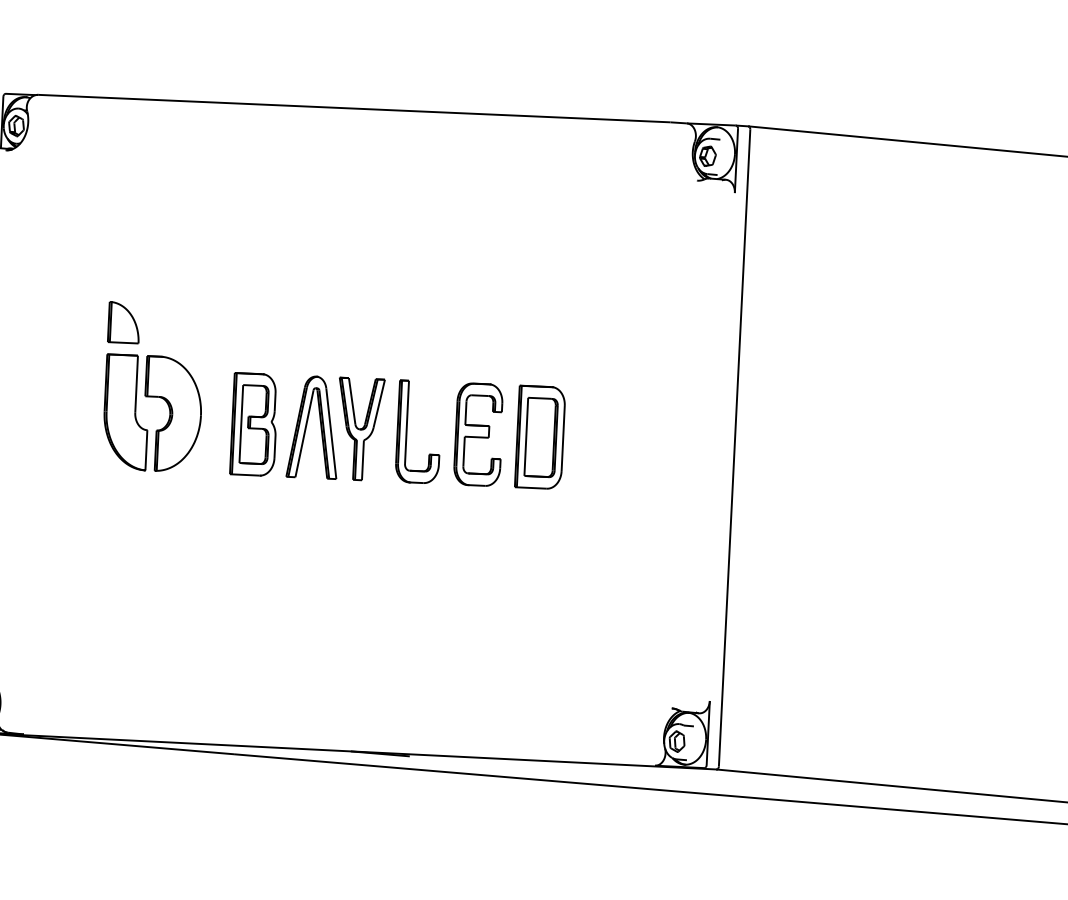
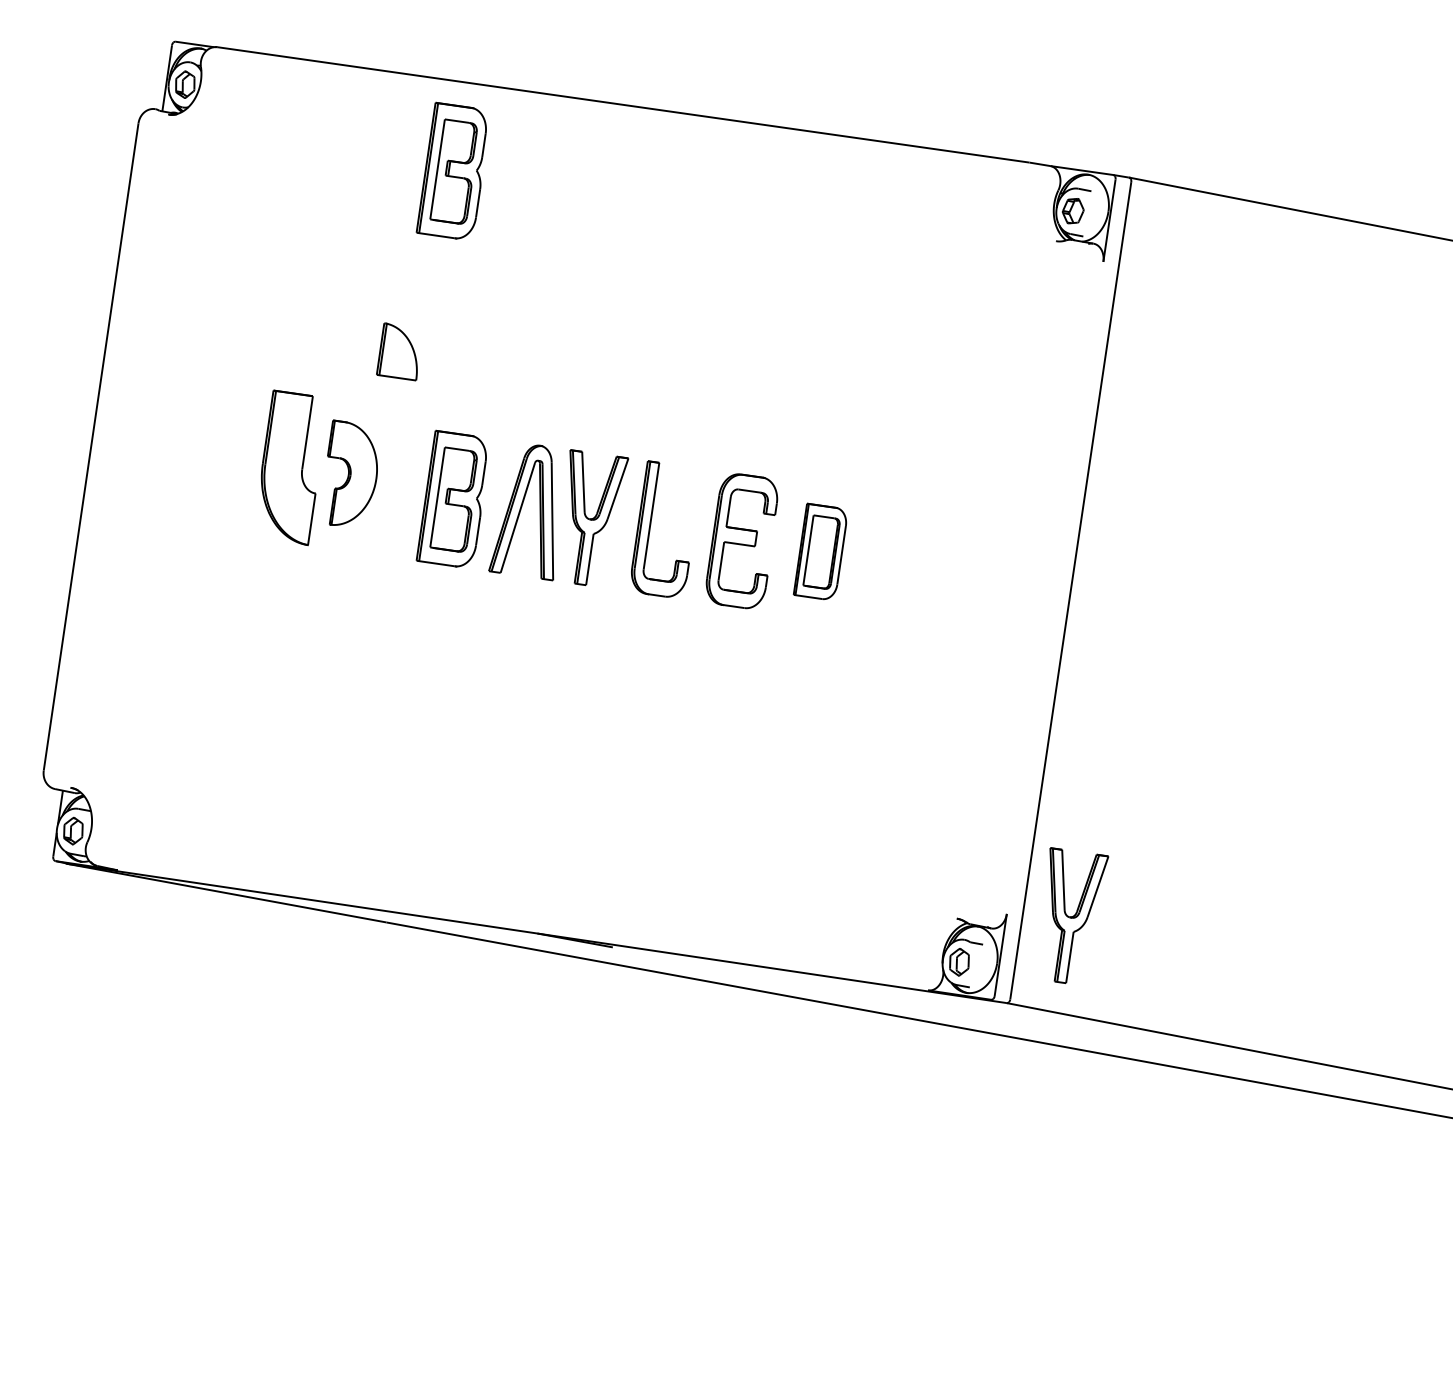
part: (226, 172) -> (450, 170), added
part: (121, 322) -> (396, 351), moved
part: (174, 411) -> (352, 472), size x0.7
part: (538, 436) -> (819, 551), size x0.7
part: (765, 696) -> (1079, 915), added

